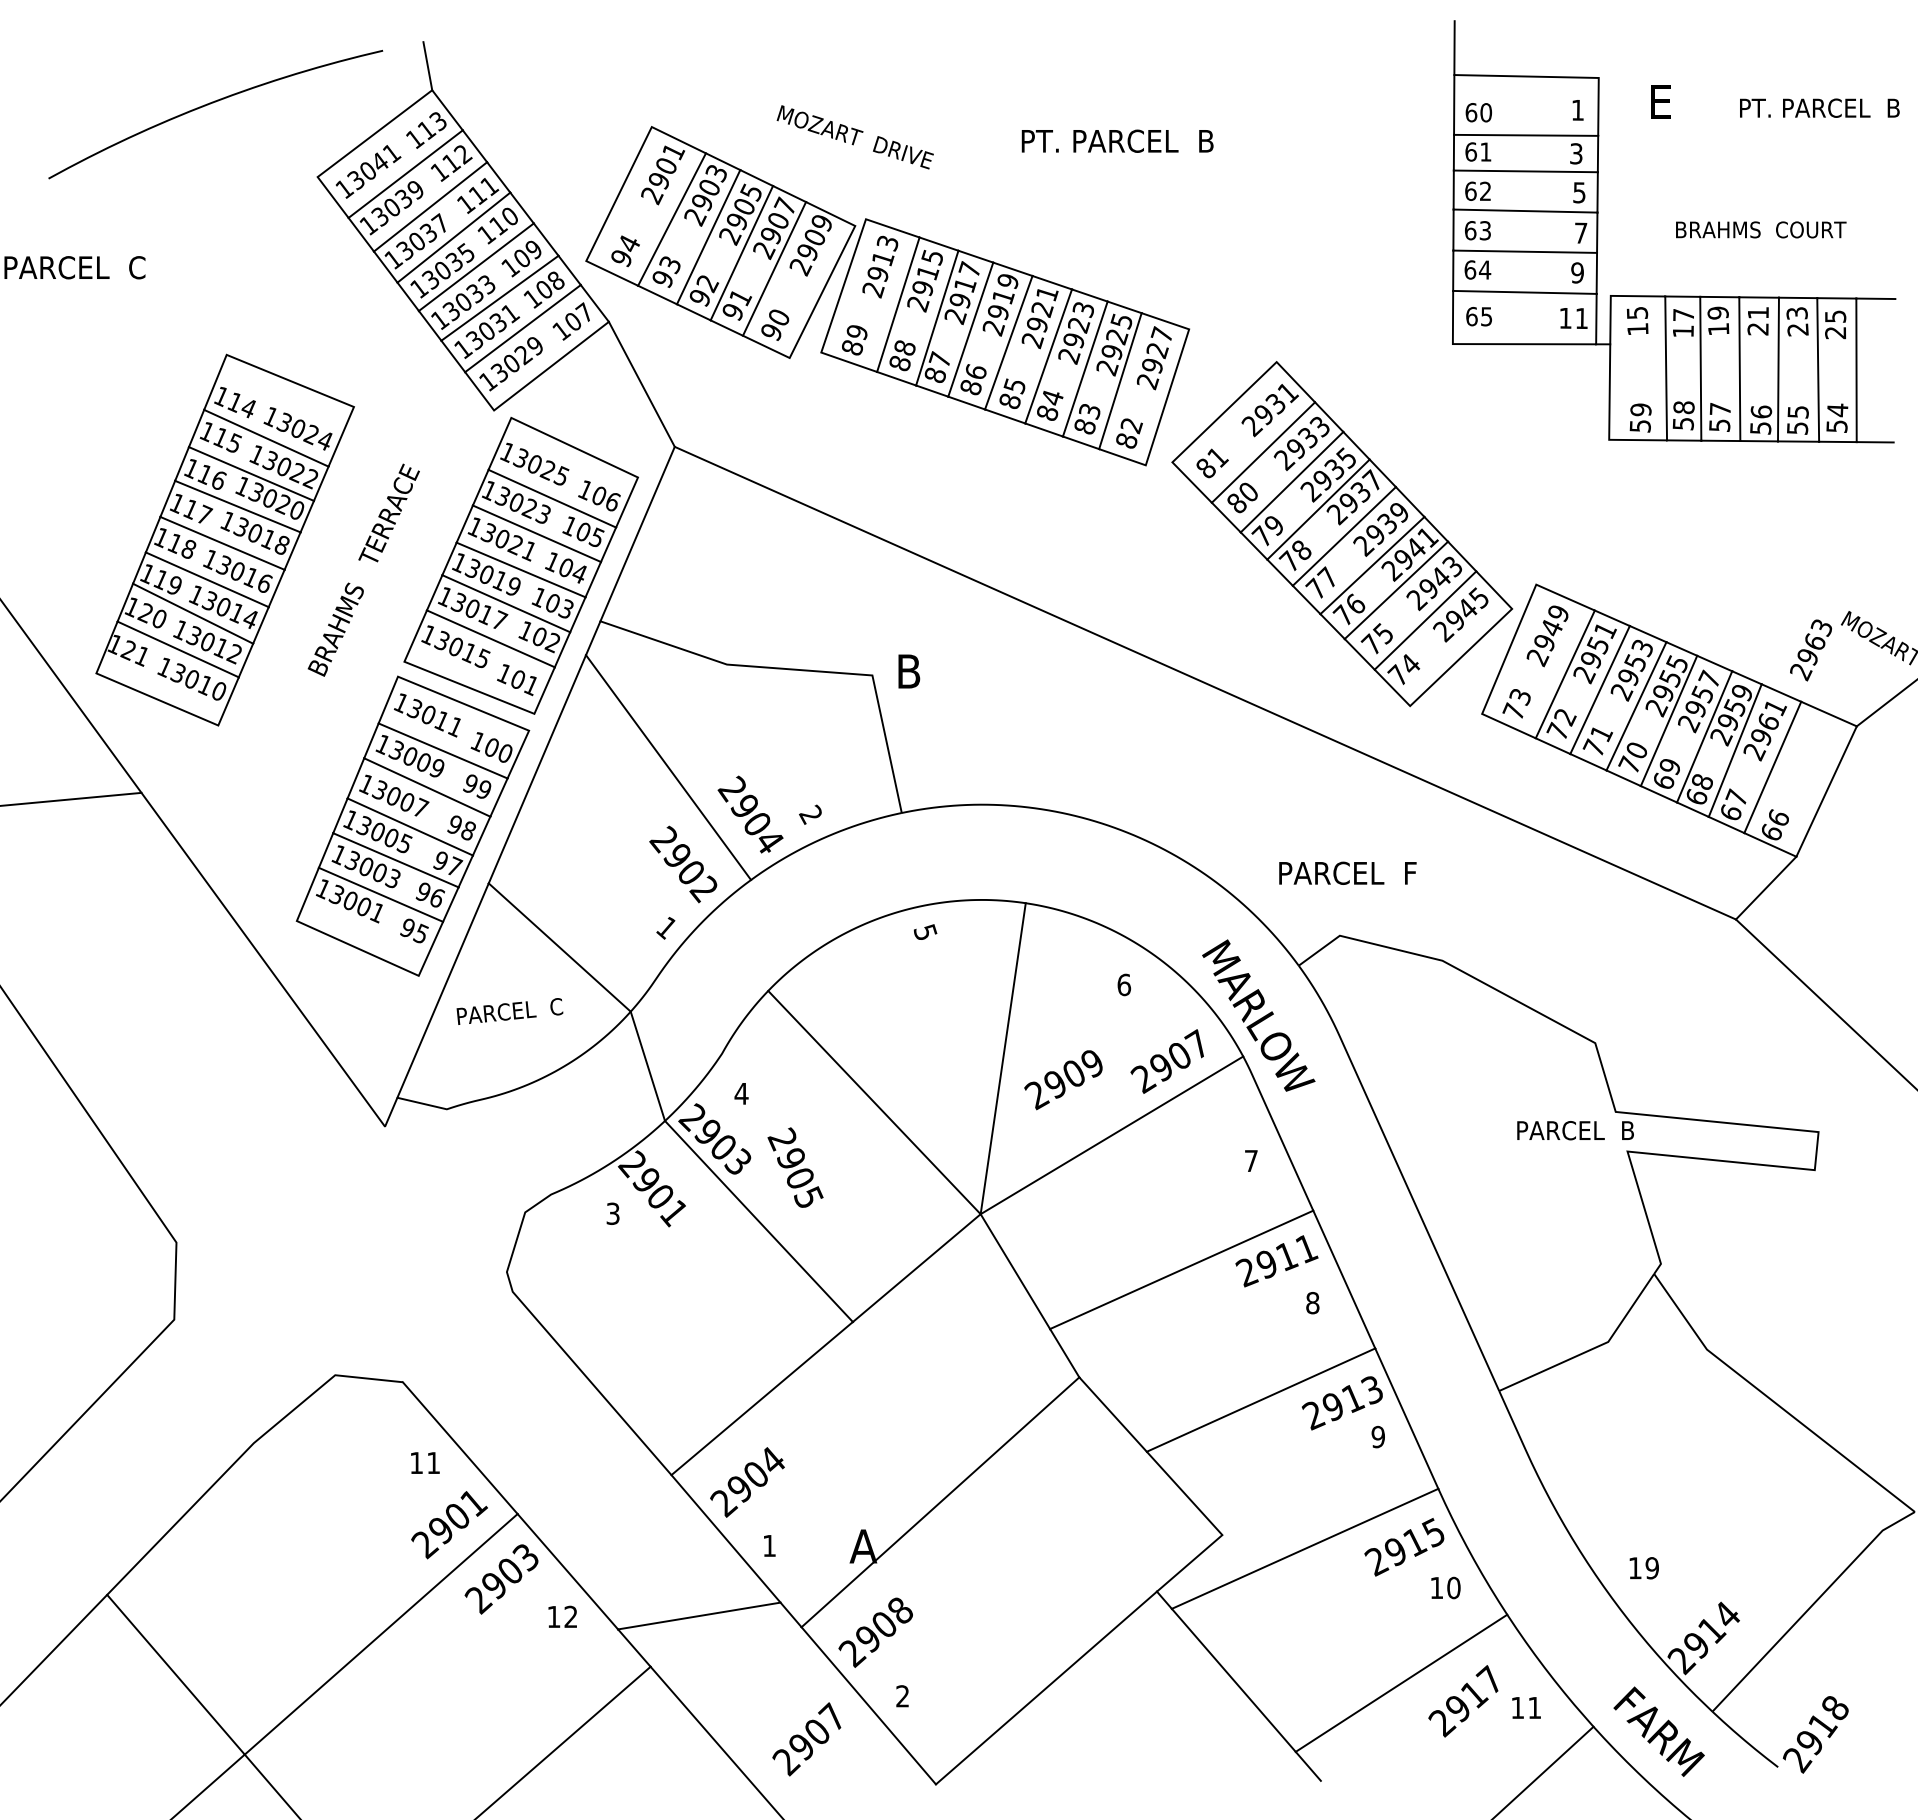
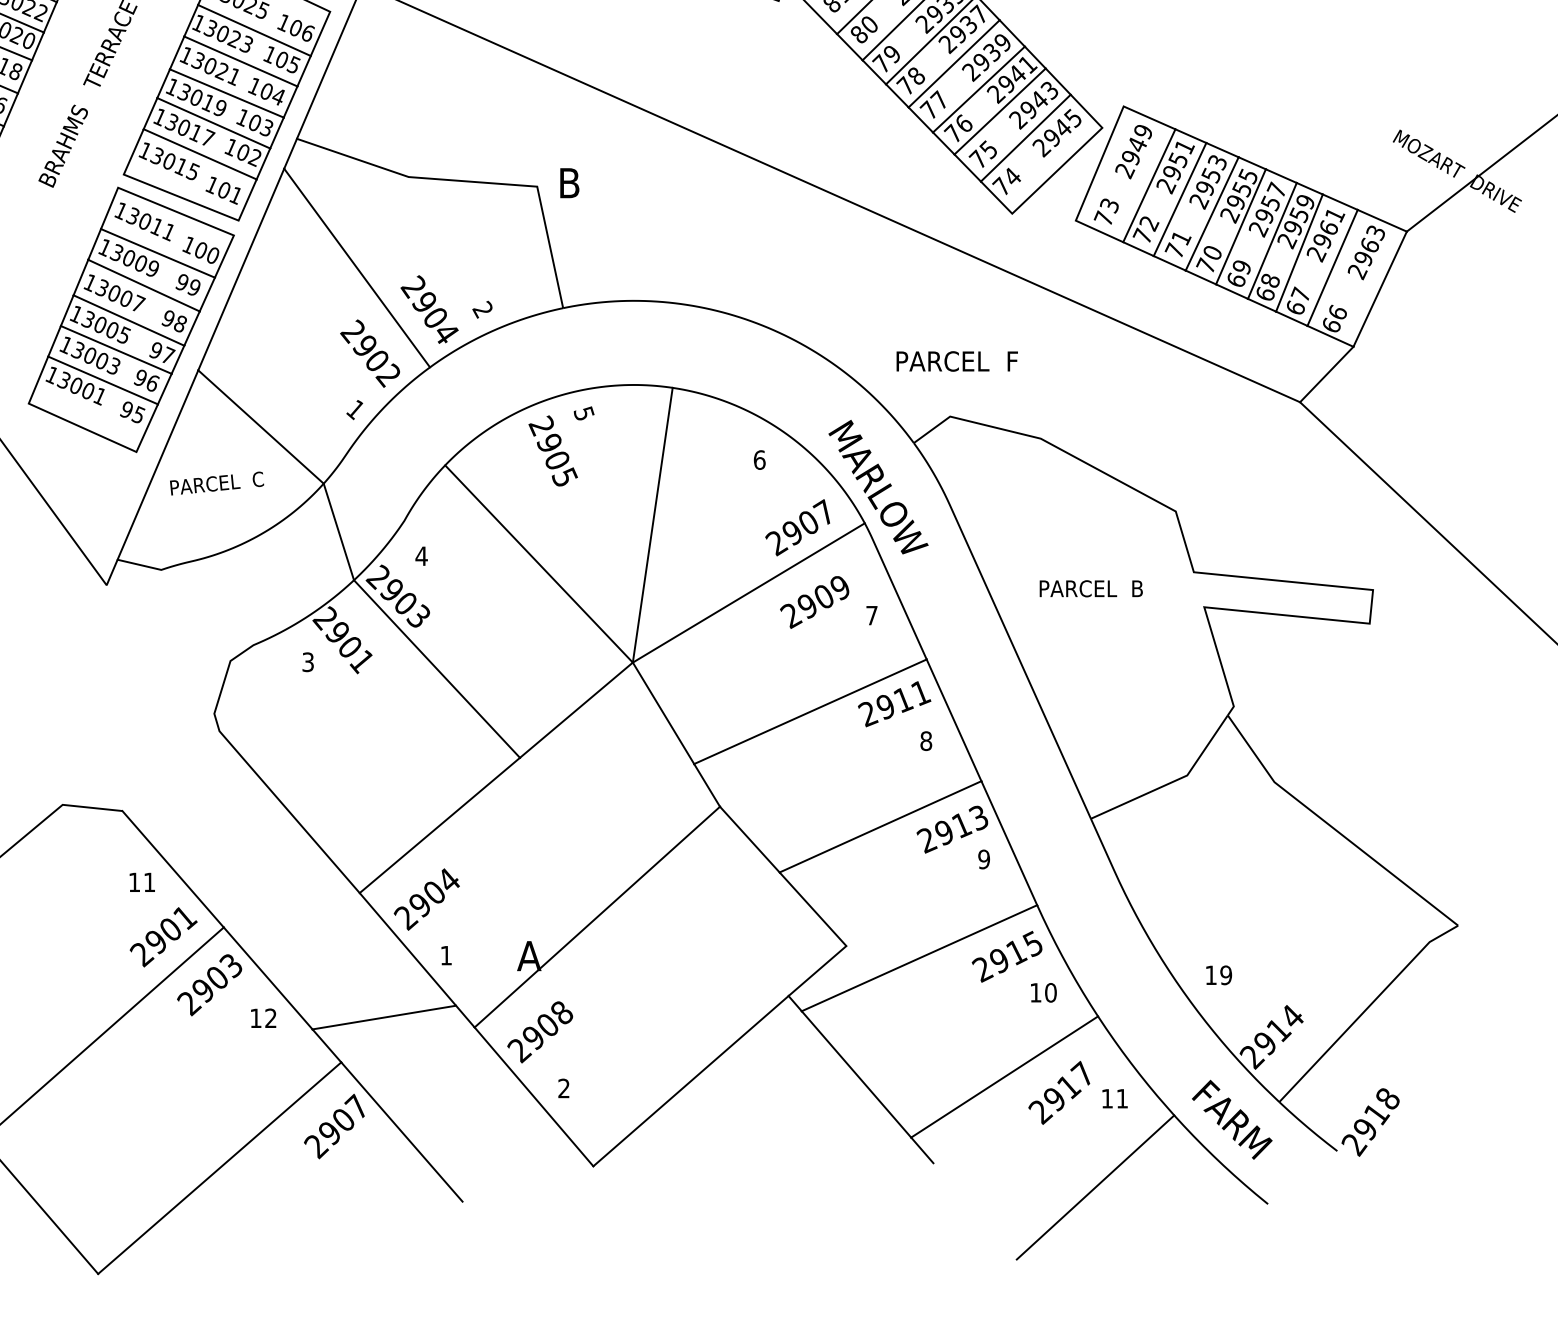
text: (1810, 650) -> (1365, 252), moved
text: (1063, 1080) -> (814, 602), moved
text: (1575, 1130) -> (1091, 588), moved
text: (795, 1167) -> (553, 450), moved
text: (806, 1739) -> (334, 1126), moved

